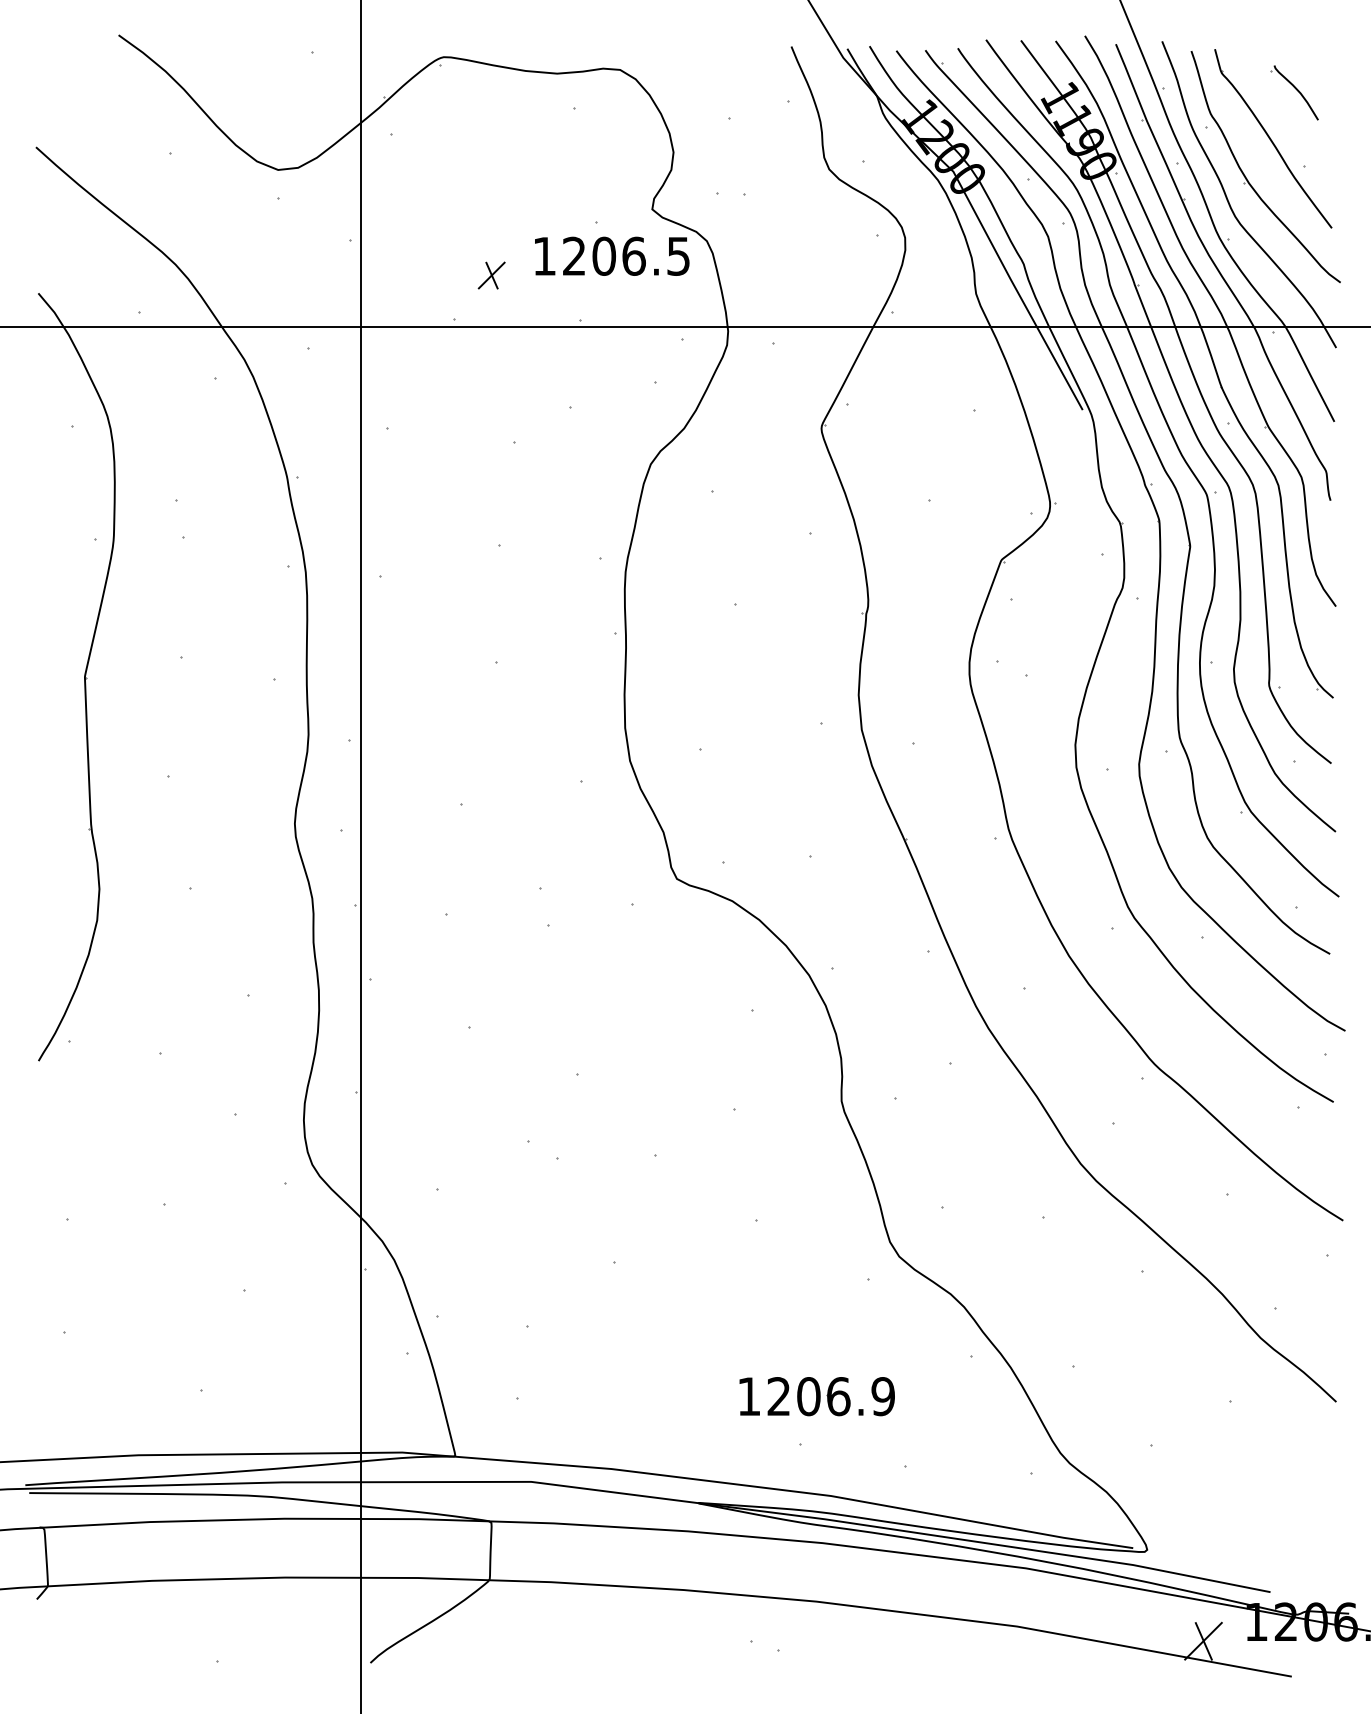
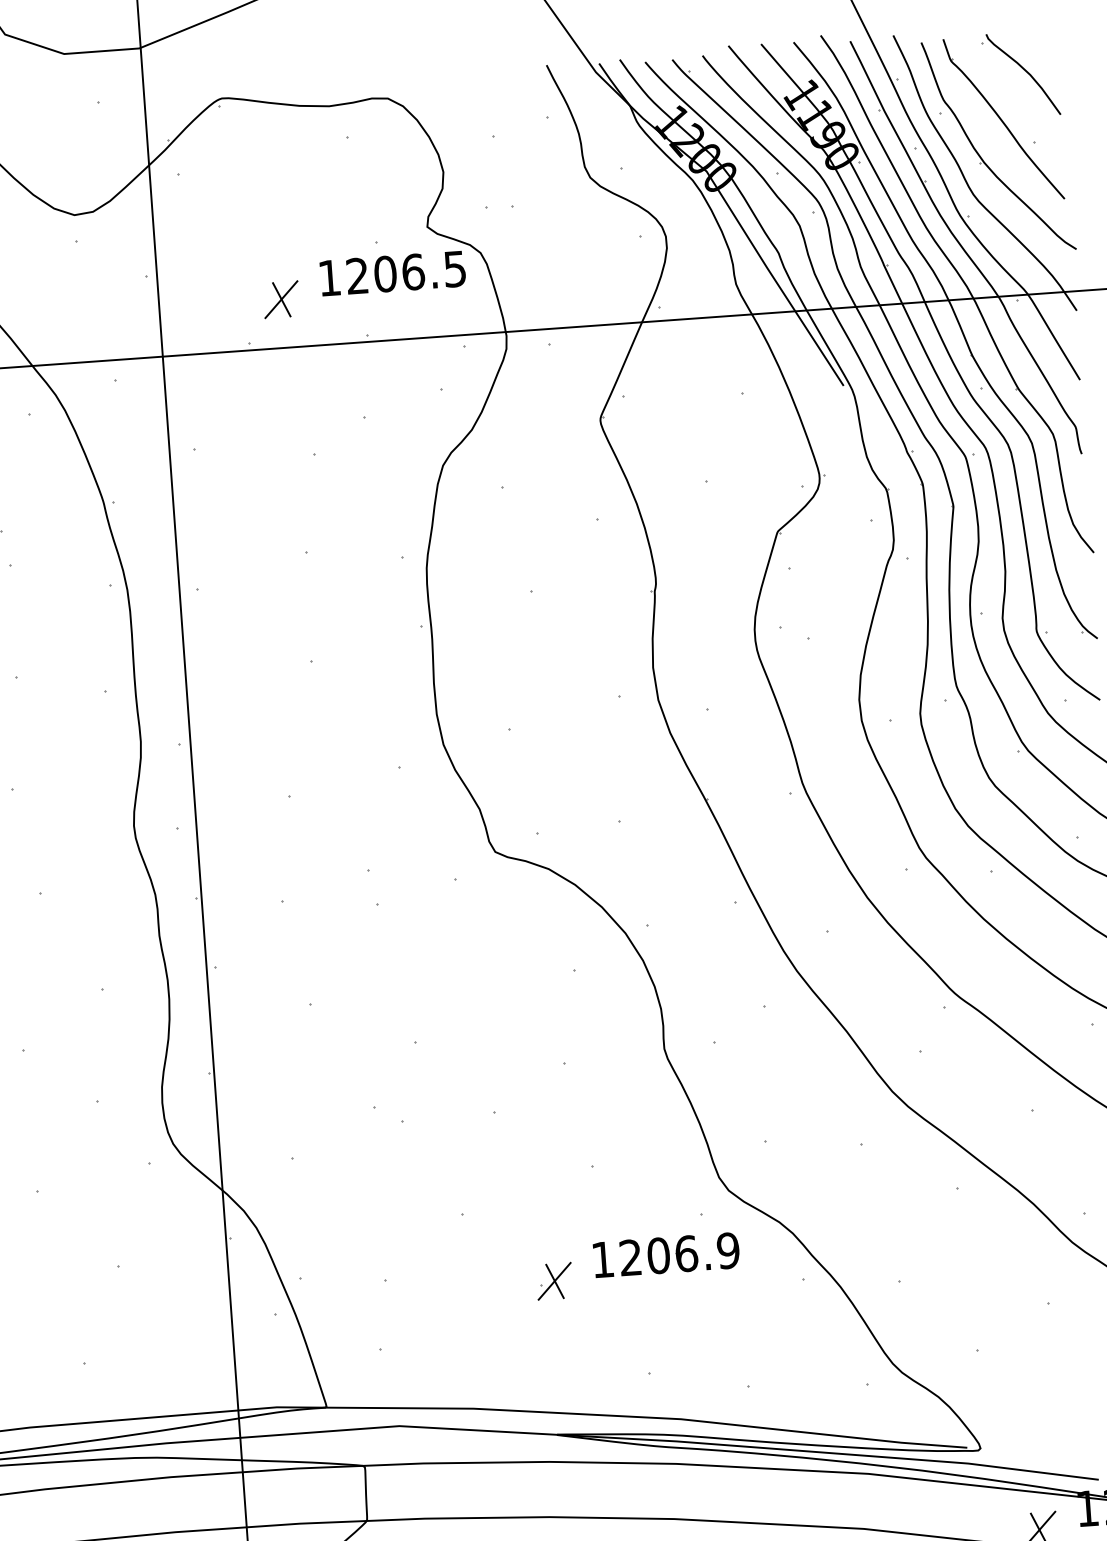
part: (1294, 92) -> (1020, 74), size x1.67
part: (491, 275) -> (281, 299), size x1.43
part: (706, 1339) -> (553, 1281), added
part: (816, 1396) -> (665, 1255), moved

